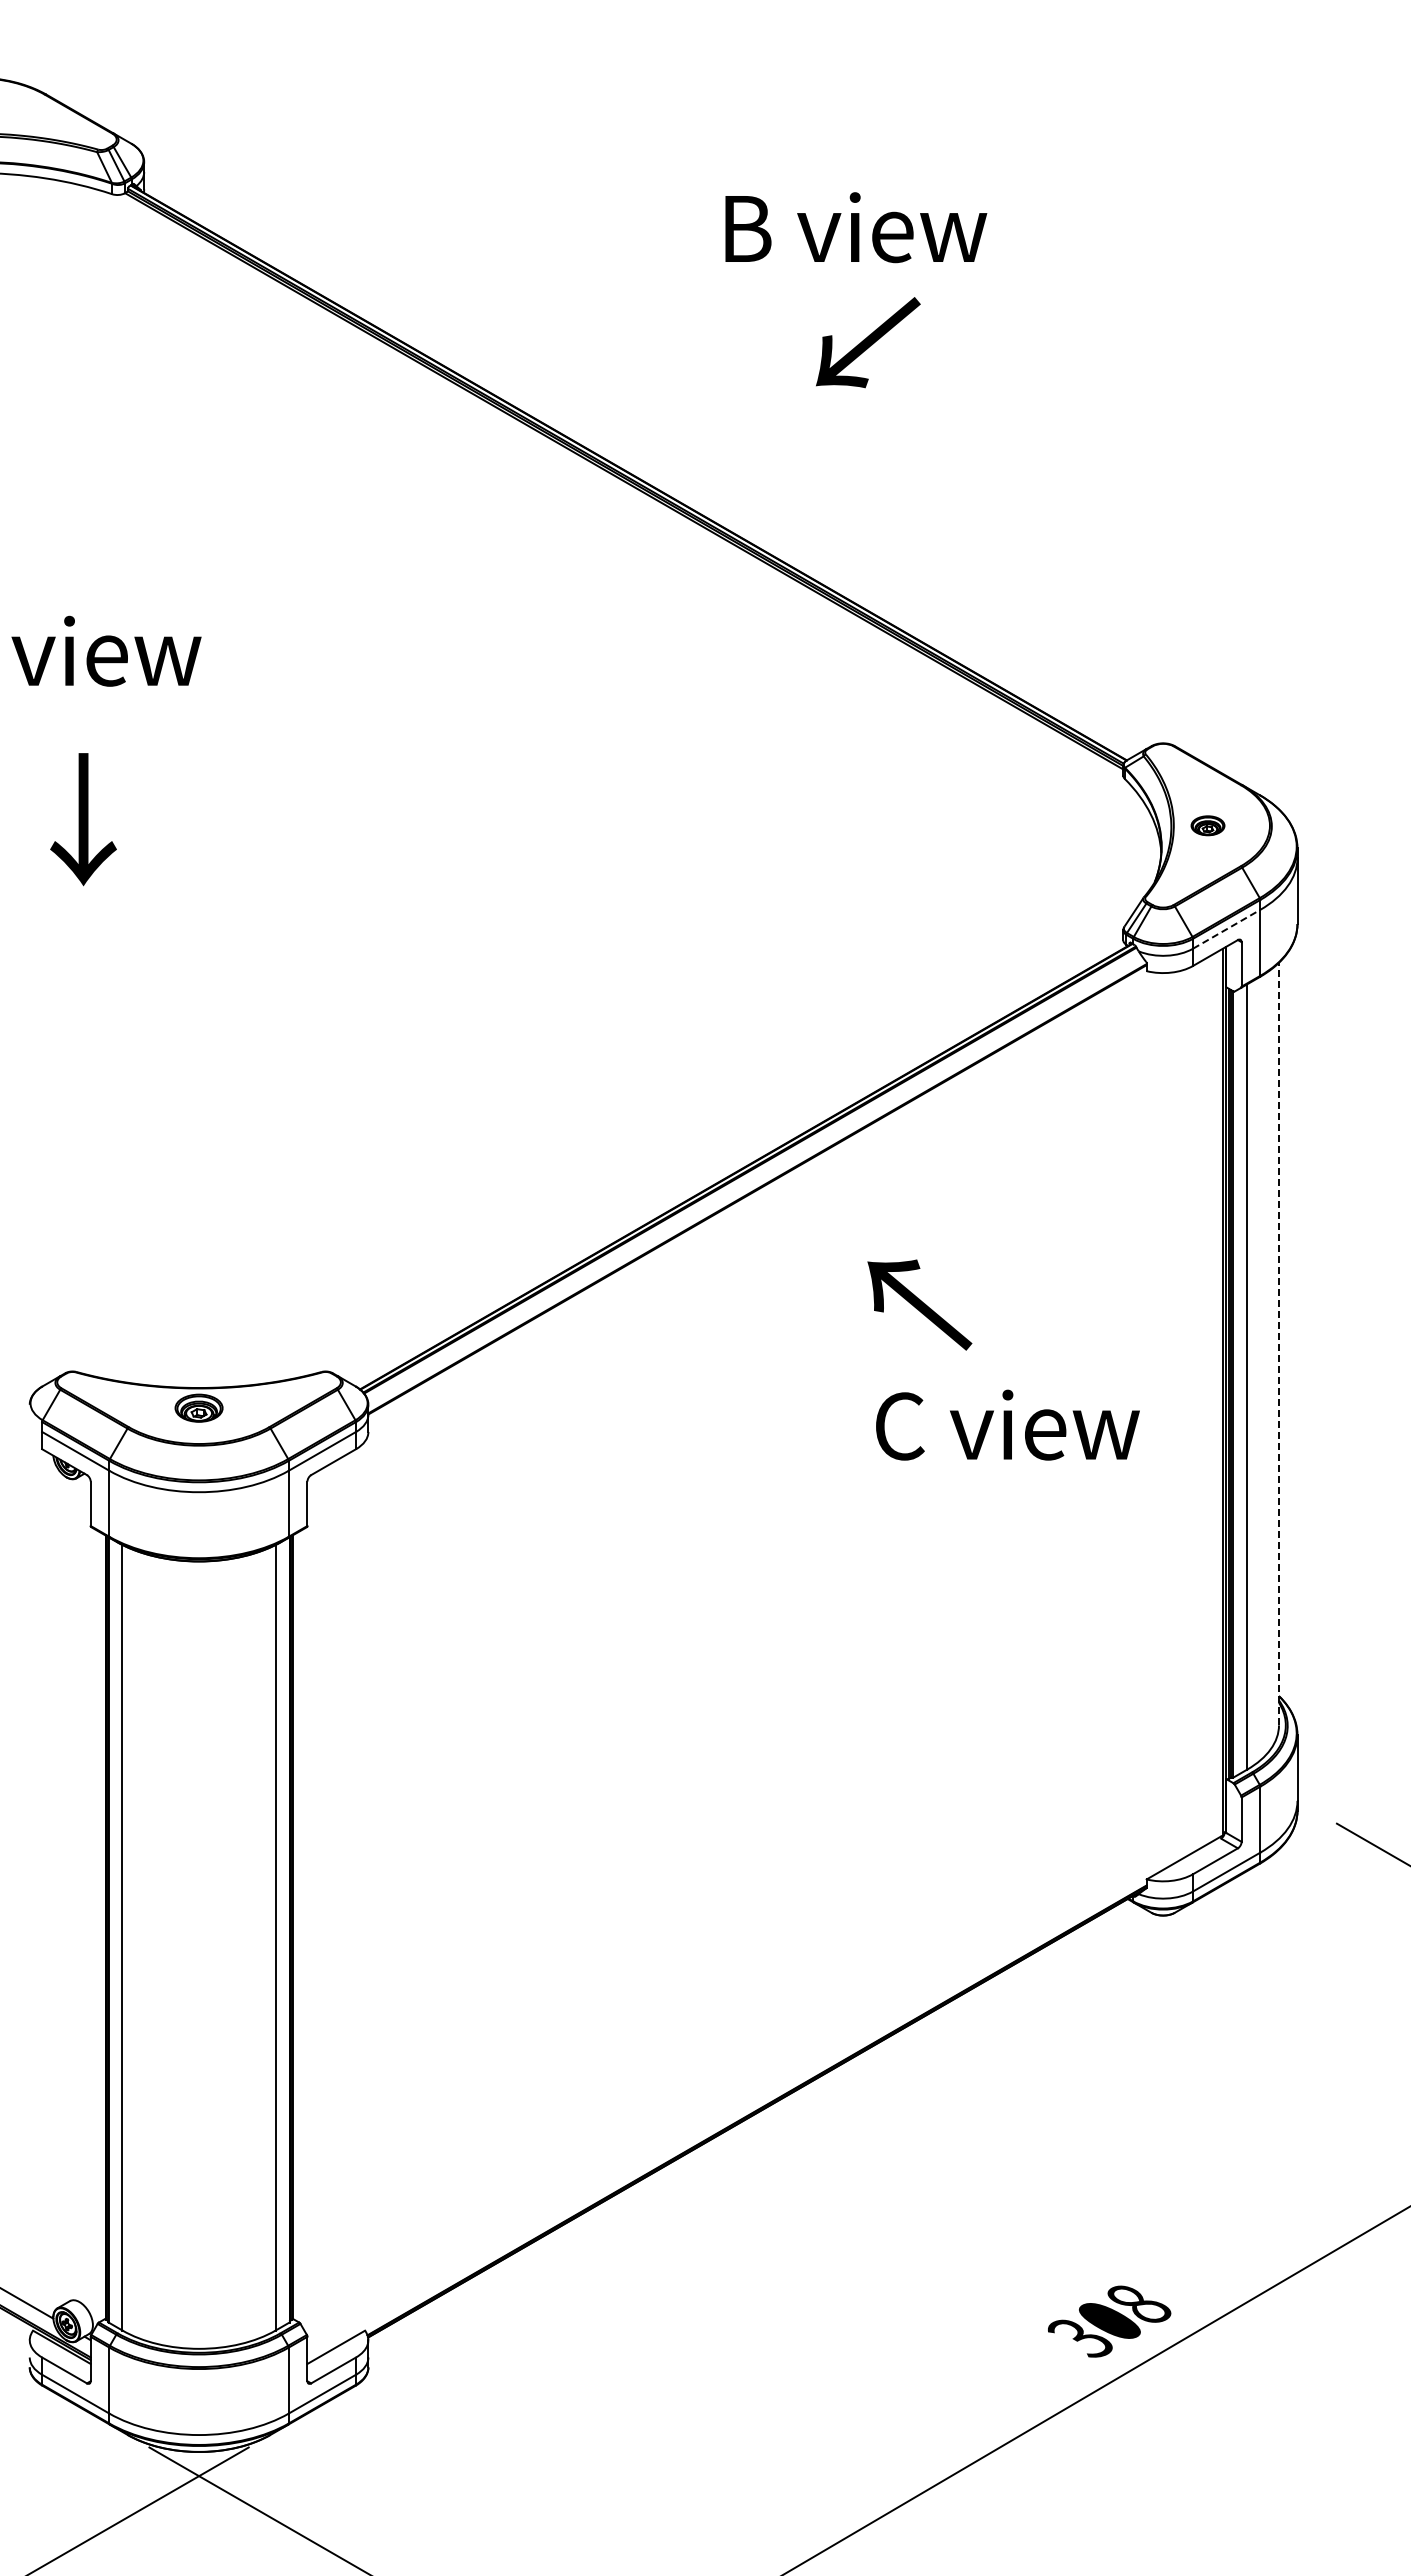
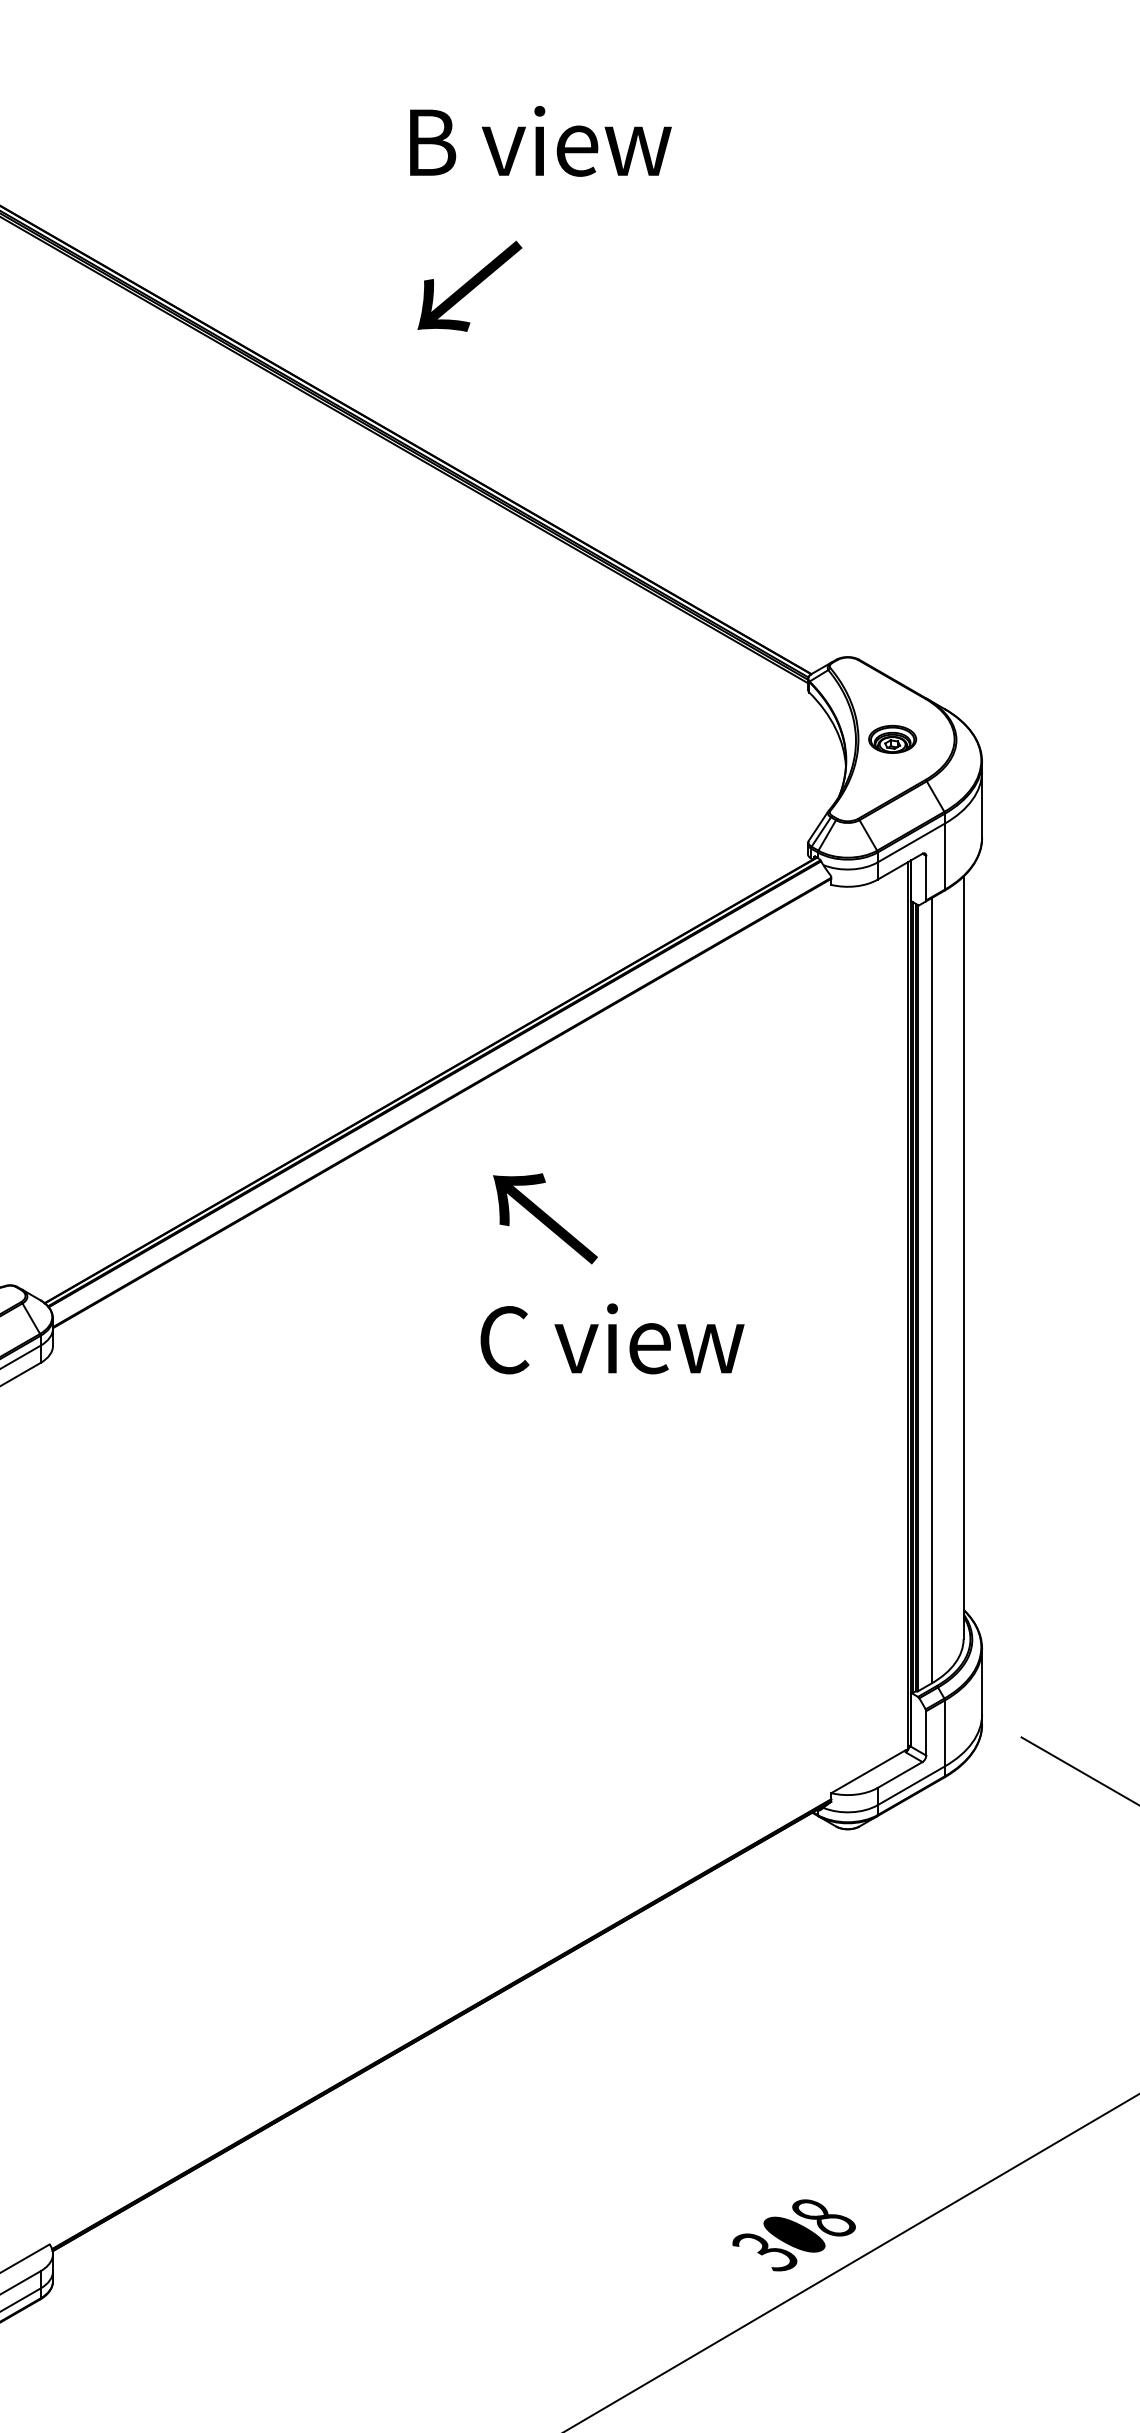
text: (868, 342) -> (470, 286), moved
part: (1207, 825) -> (892, 739), size x1.43
line: (1226, 929) -> (911, 843), dashed -> solid
text: (919, 1304) -> (545, 1218), moved
line: (1278, 1343) -> (963, 1257), dashed -> solid
text: (1007, 1424) -> (612, 1338), moved

